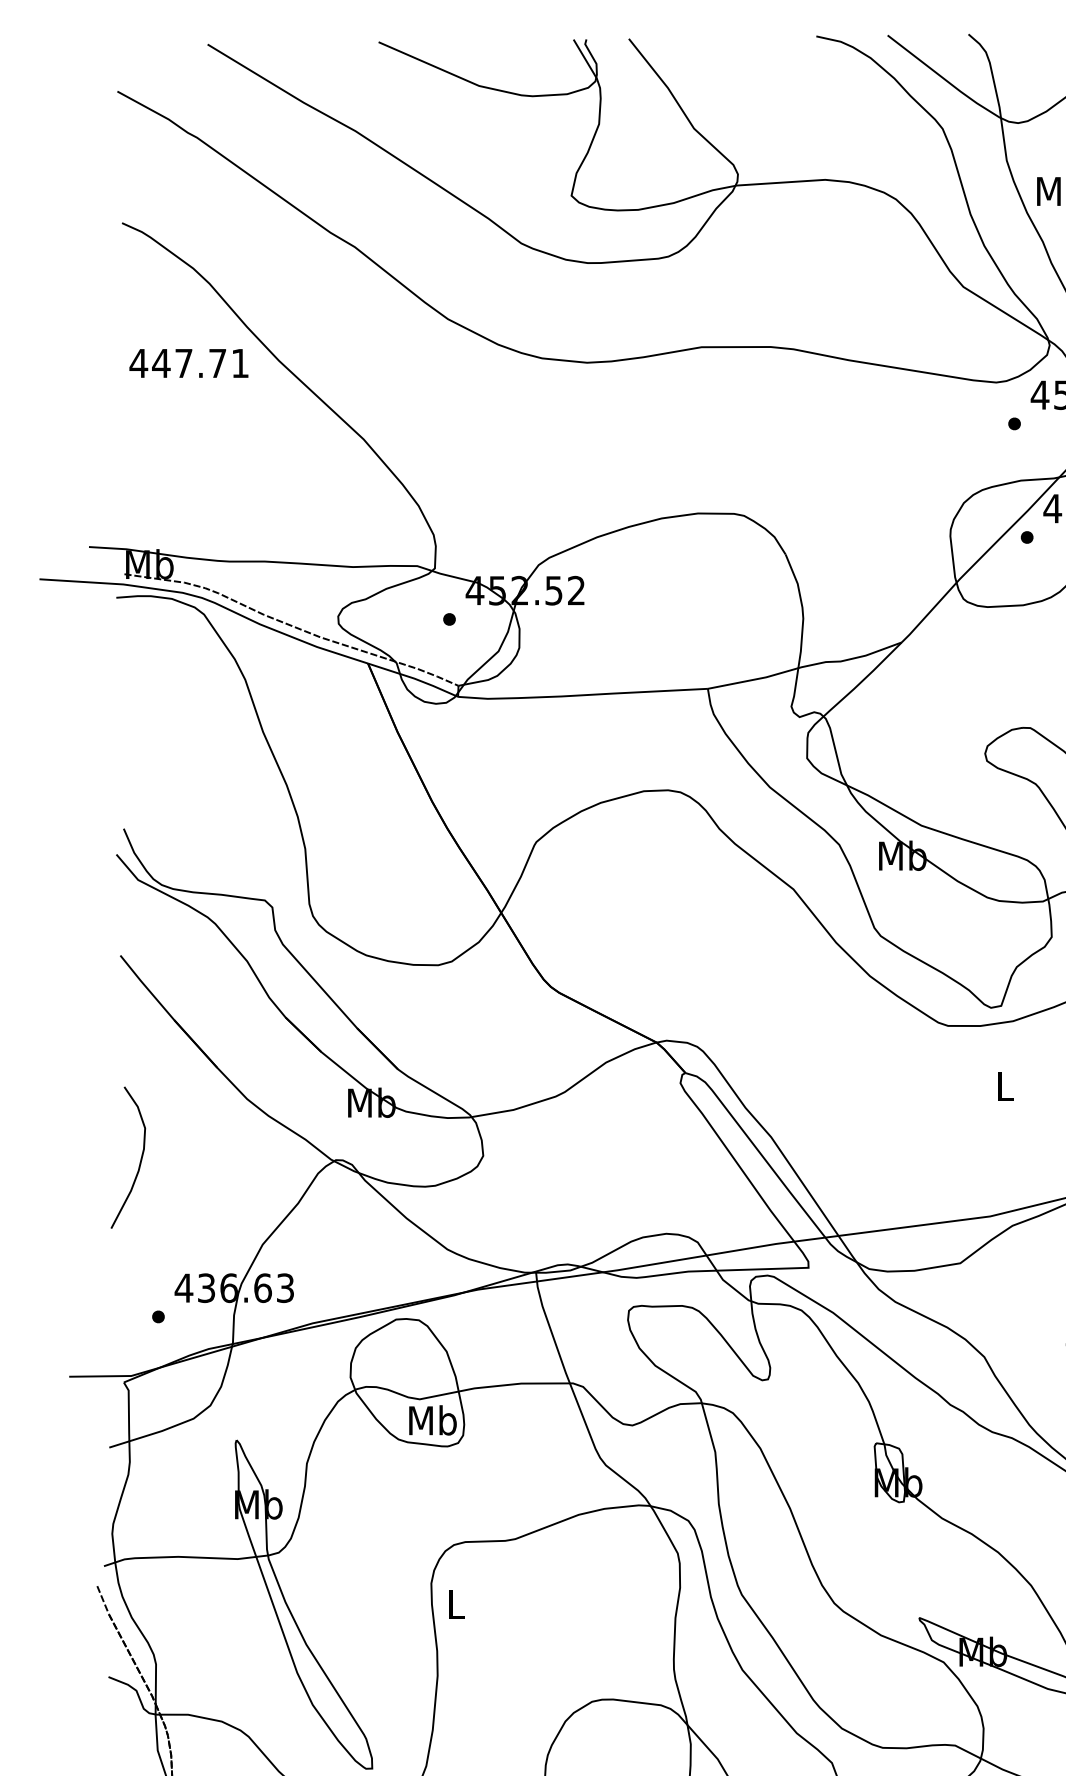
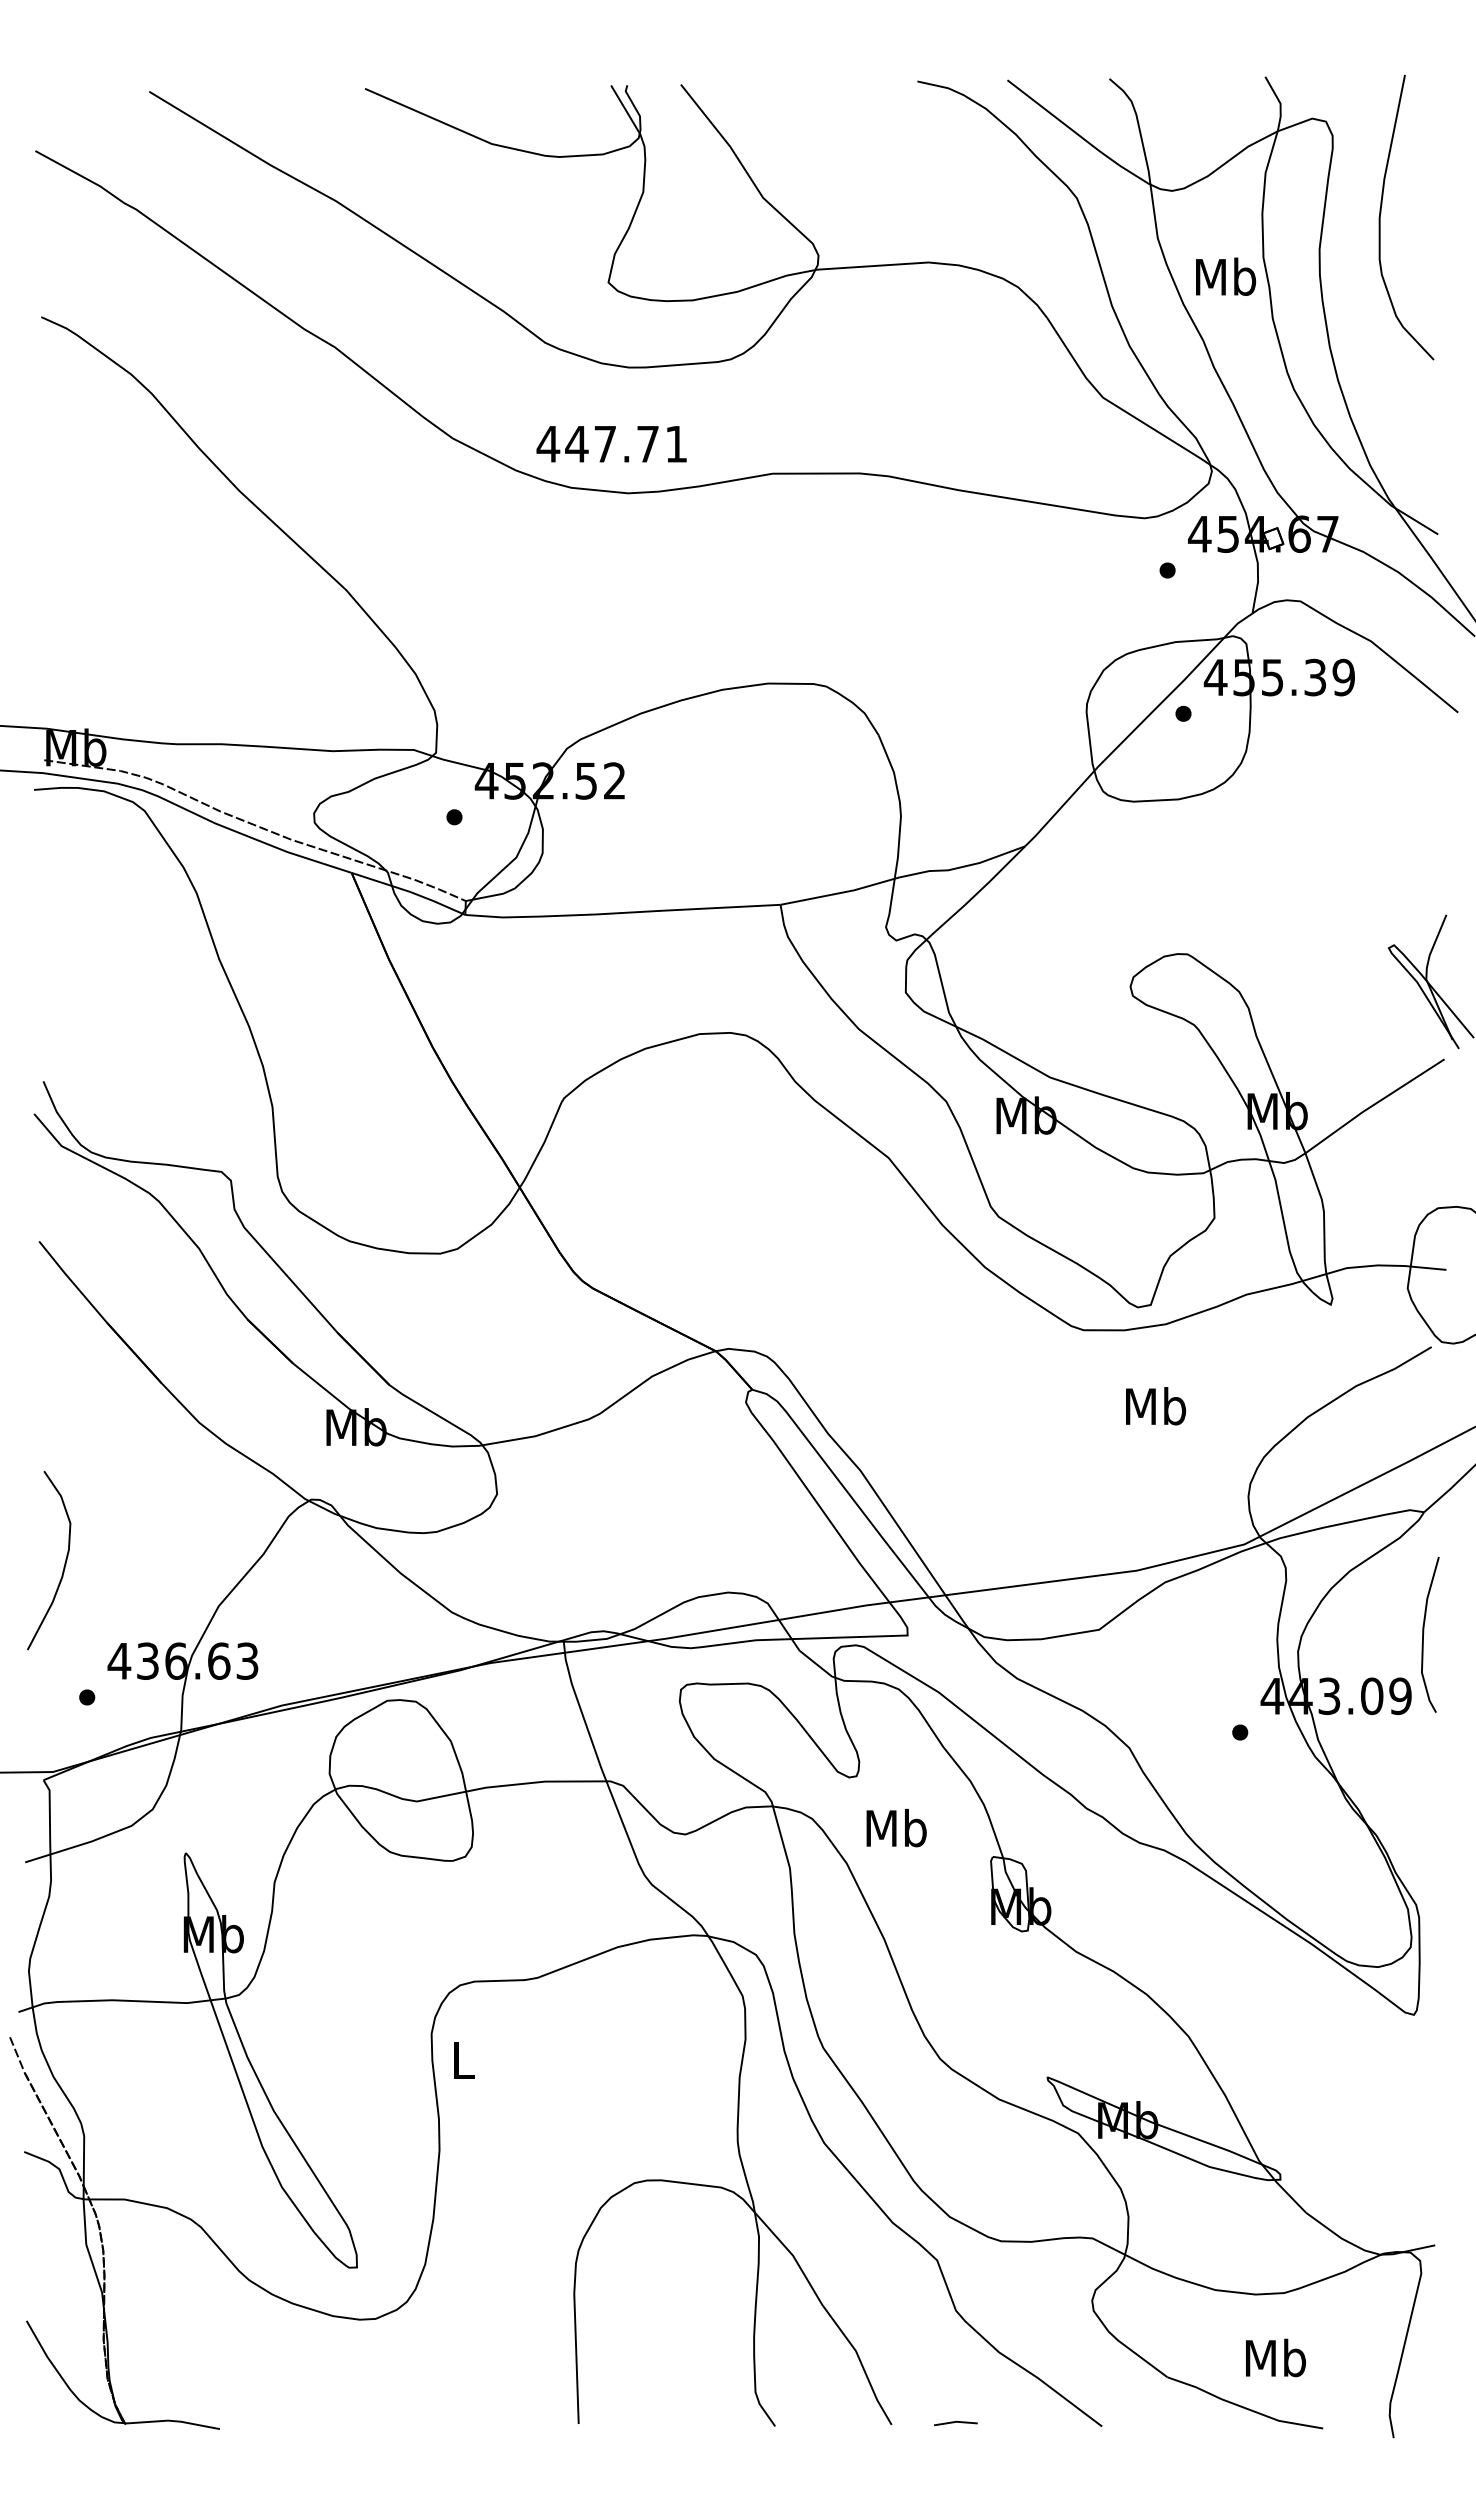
text: (188, 363) -> (611, 444), moved
text: (1005, 1086) -> (1156, 1406), L -> Mb
curve: (140, 1159) -> (64, 1562), moved
text: (432, 1420) -> (896, 1828), moved

